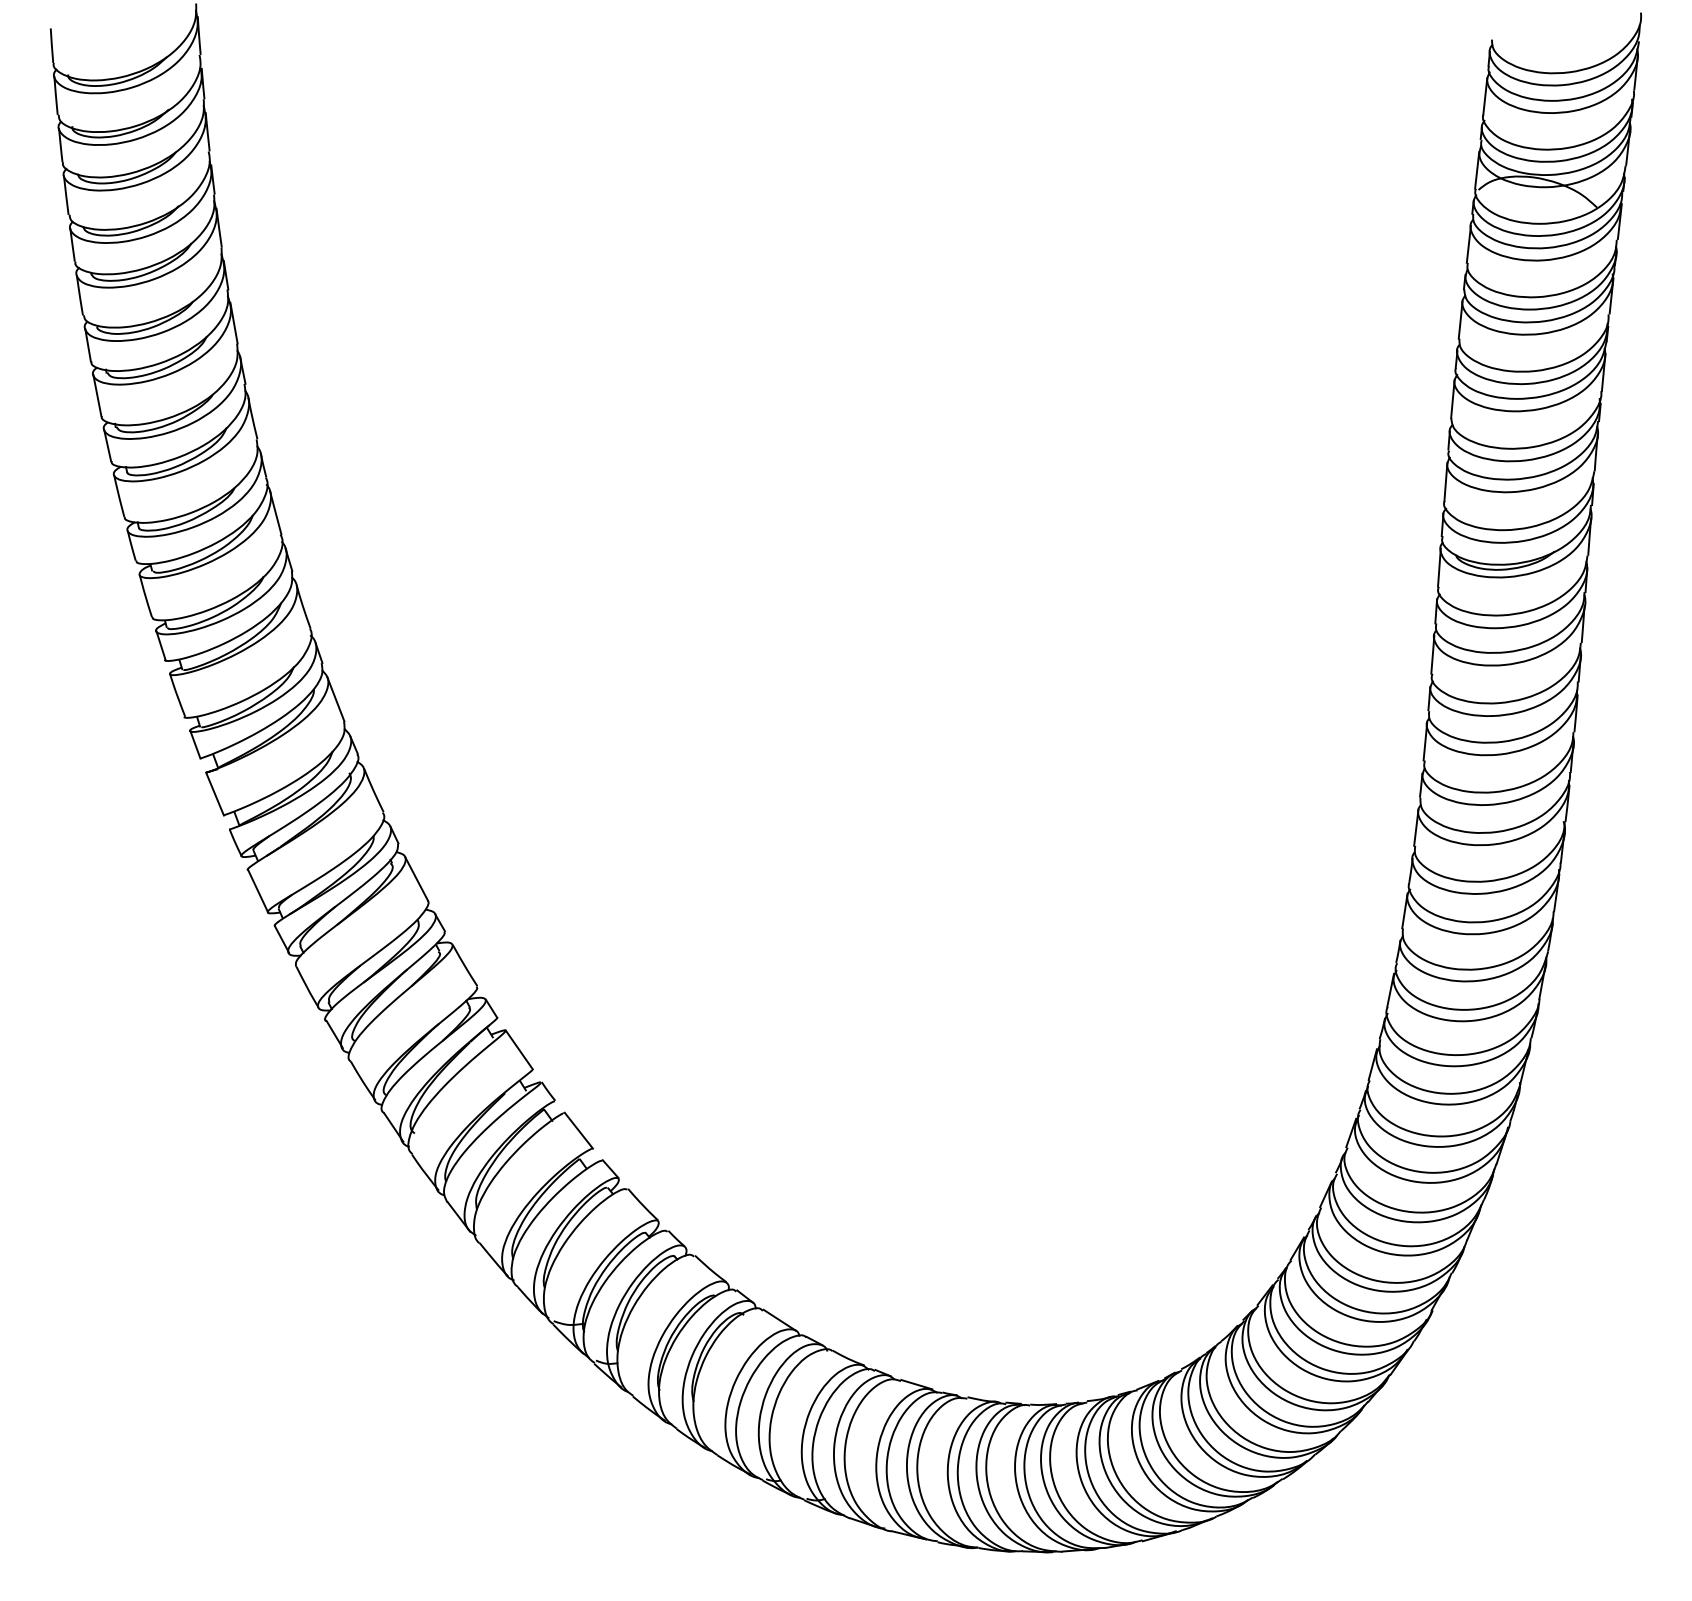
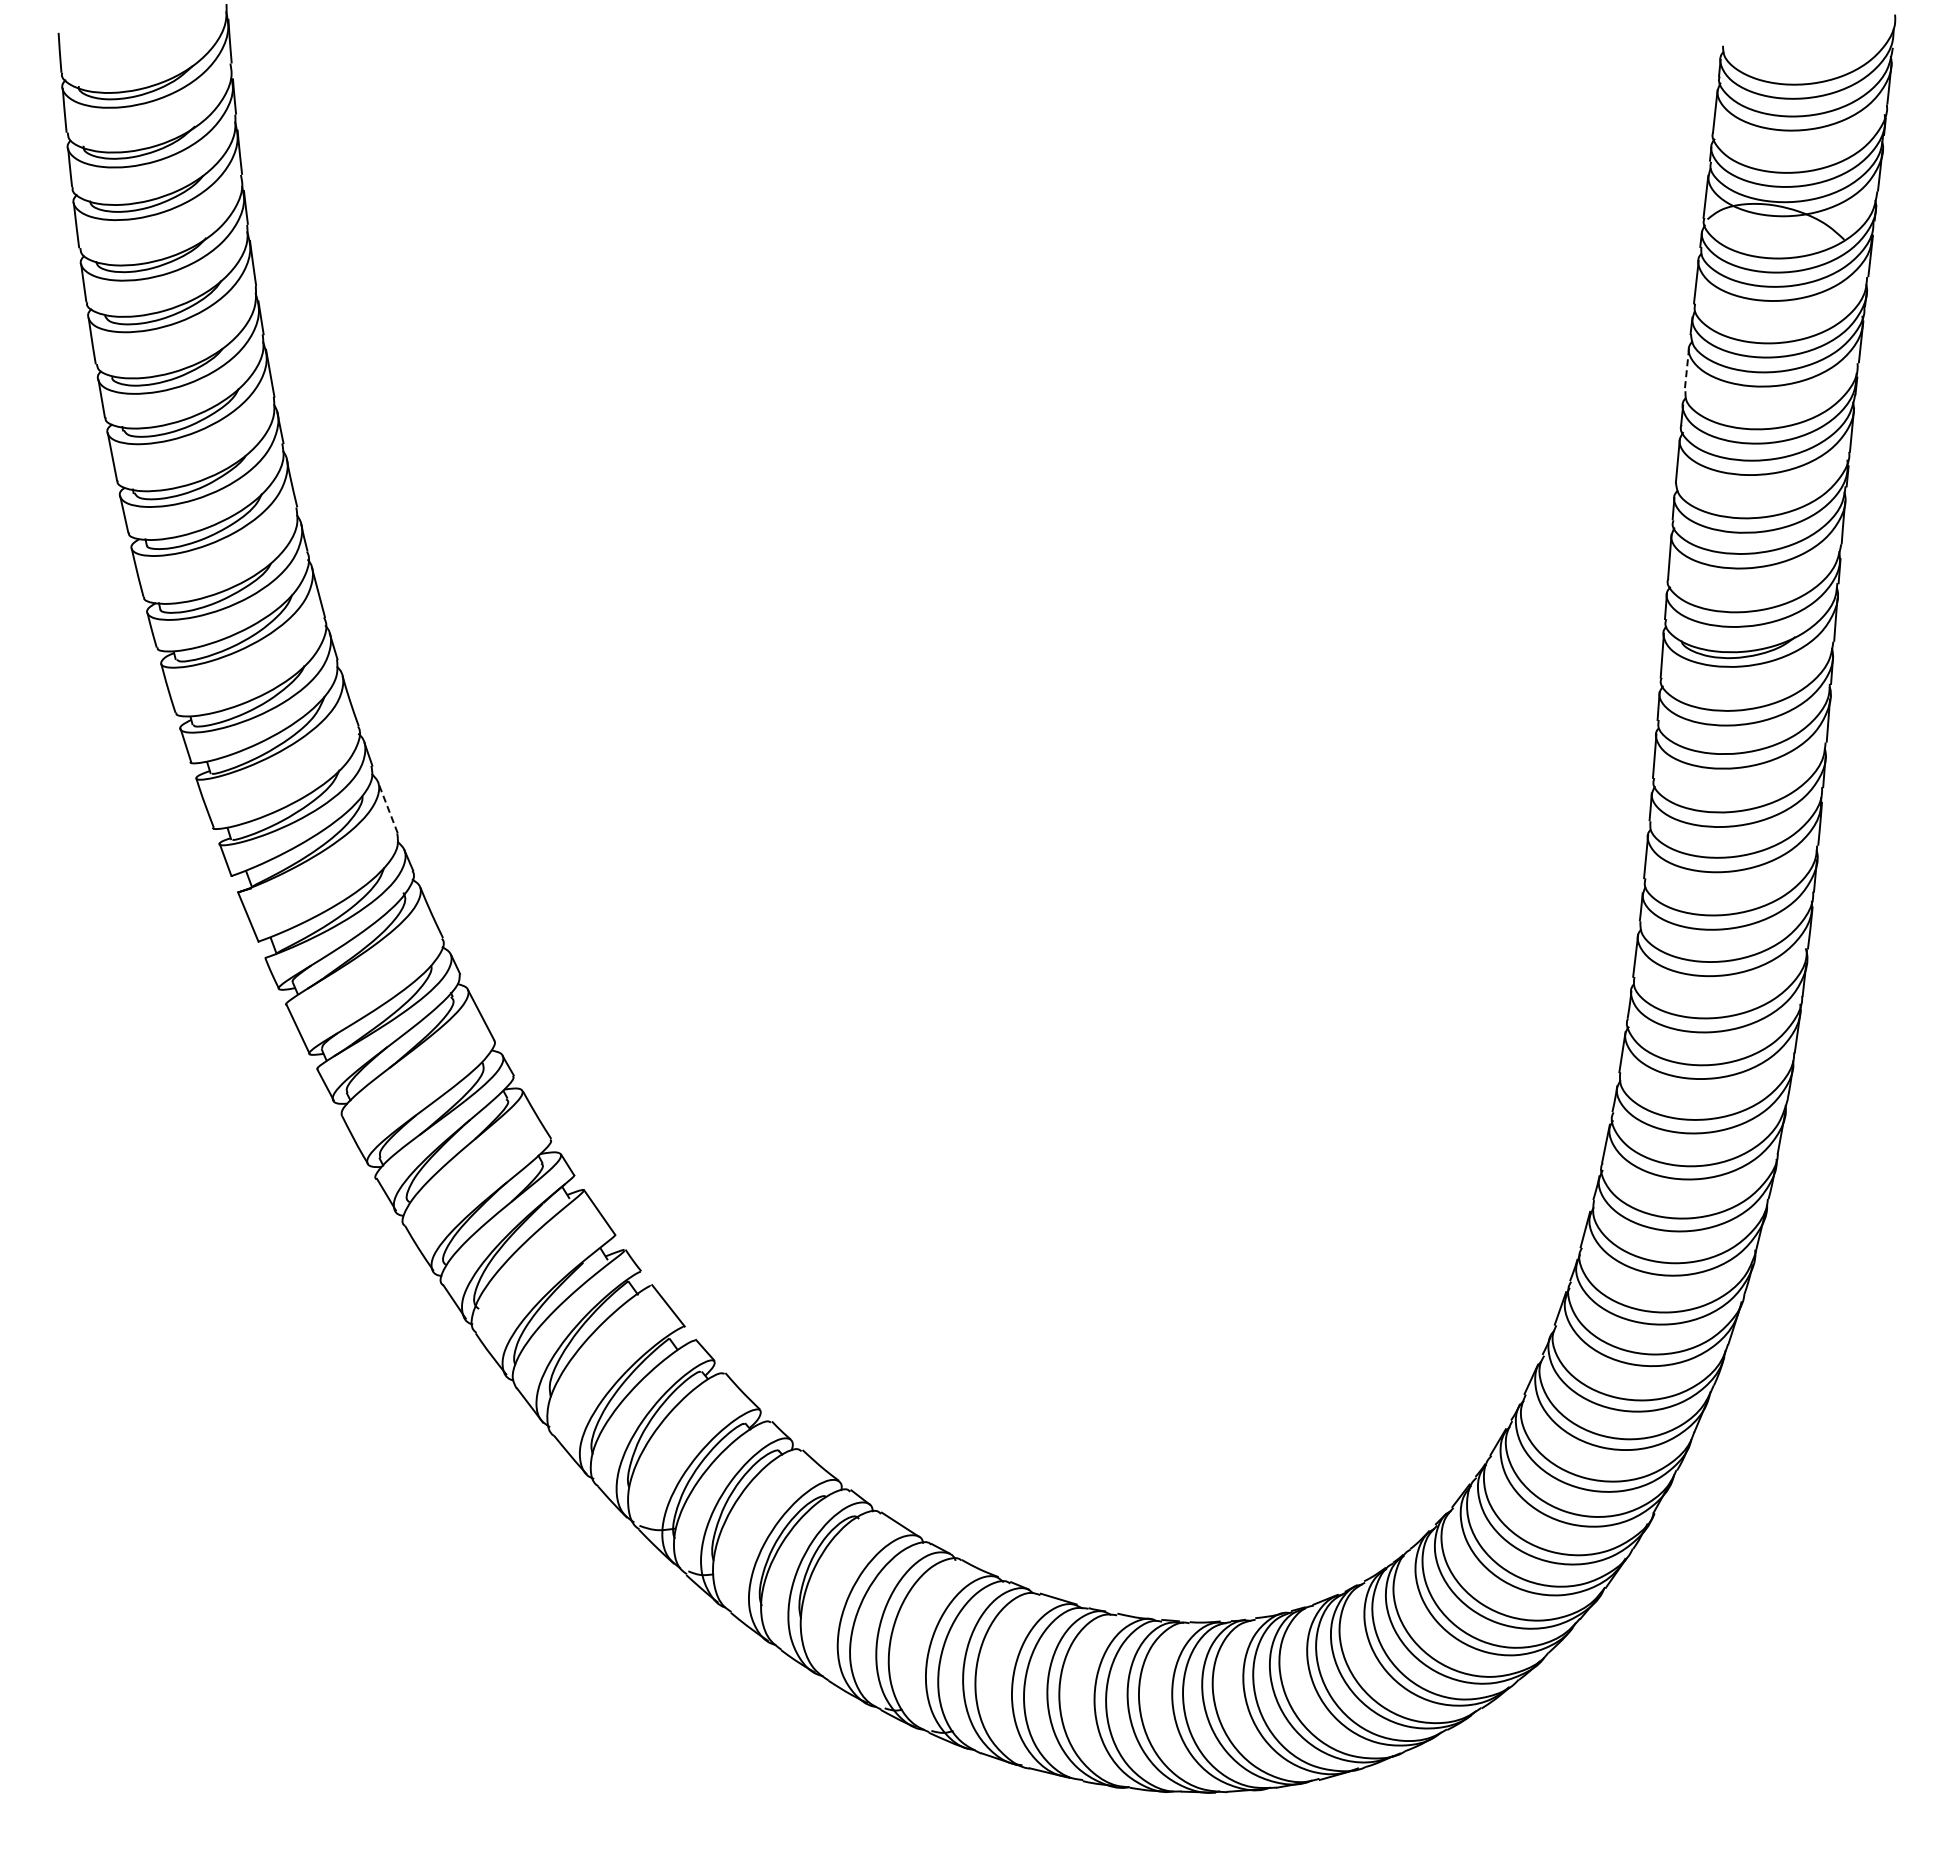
line: (1460, 319) -> (1686, 369), solid -> dashed
line: (335, 699) -> (387, 807), solid -> dashed

